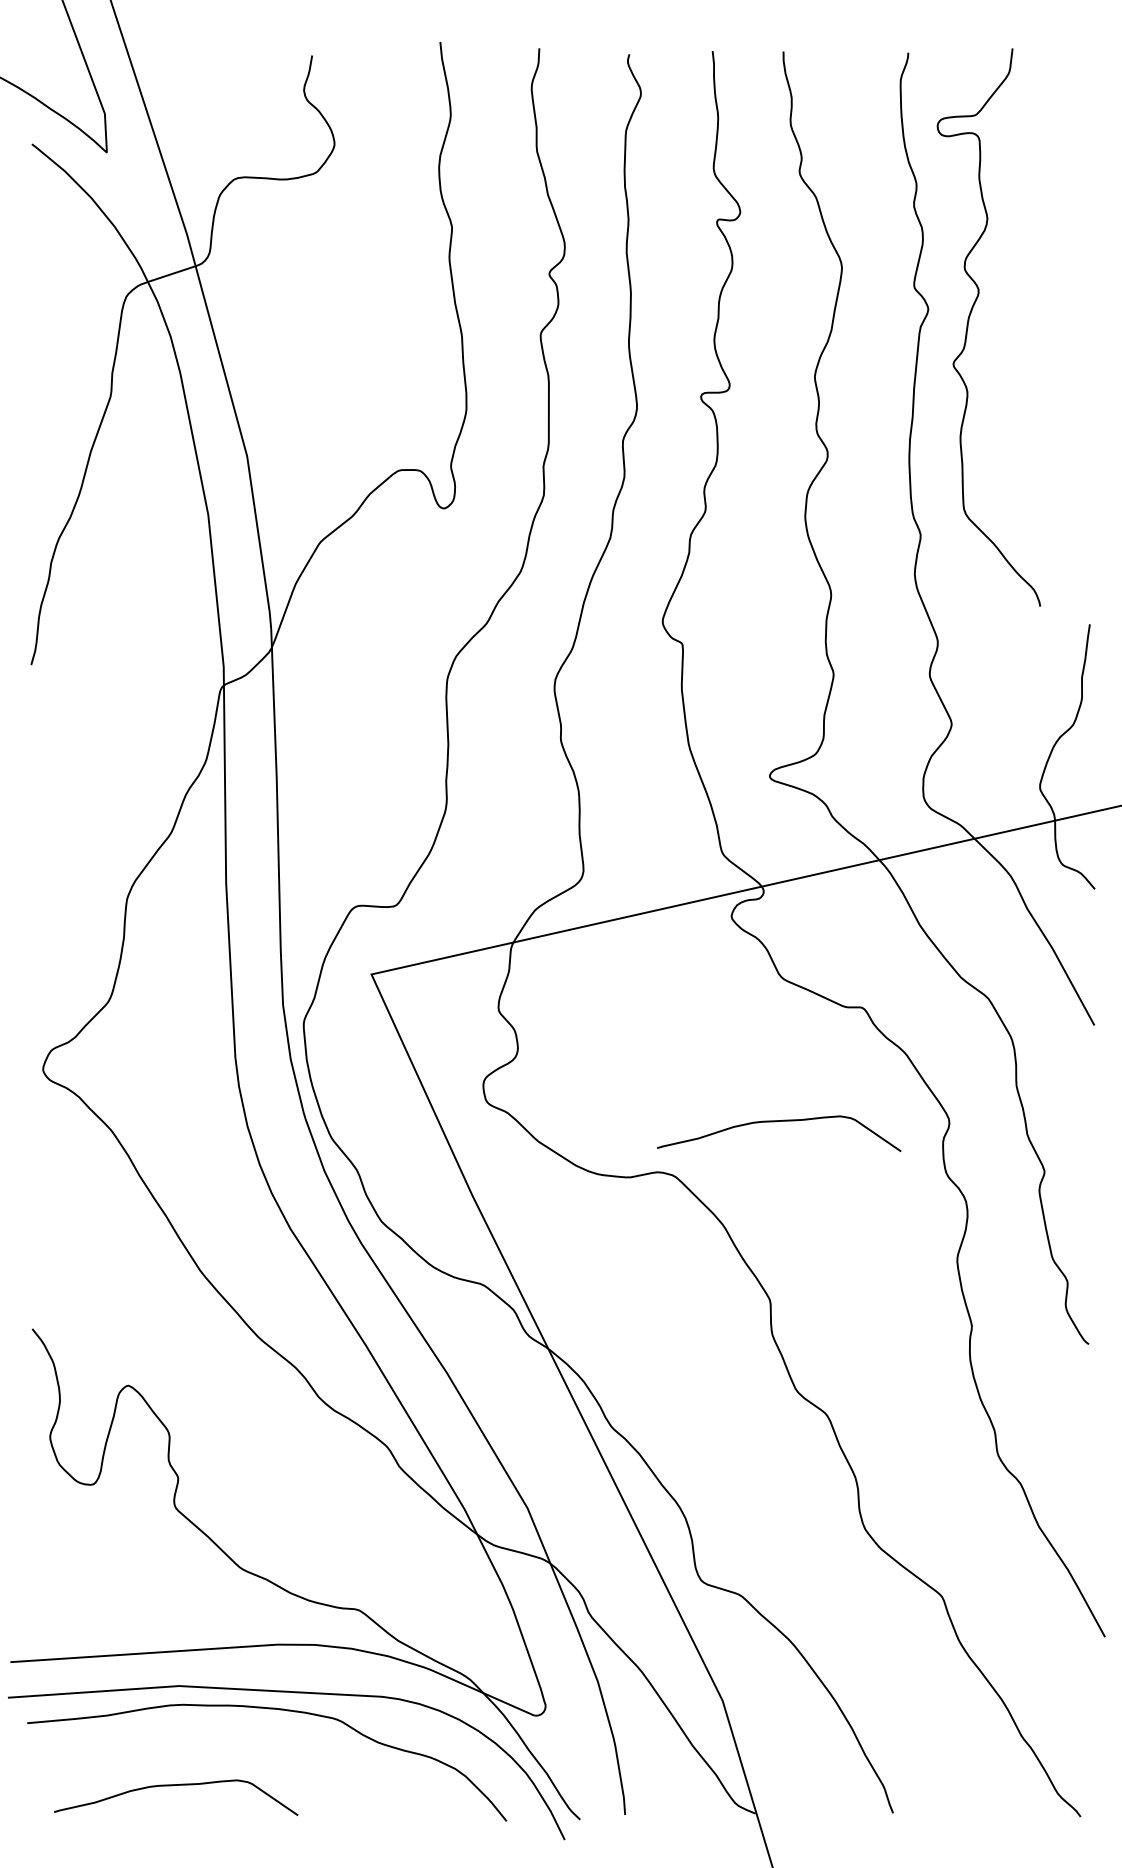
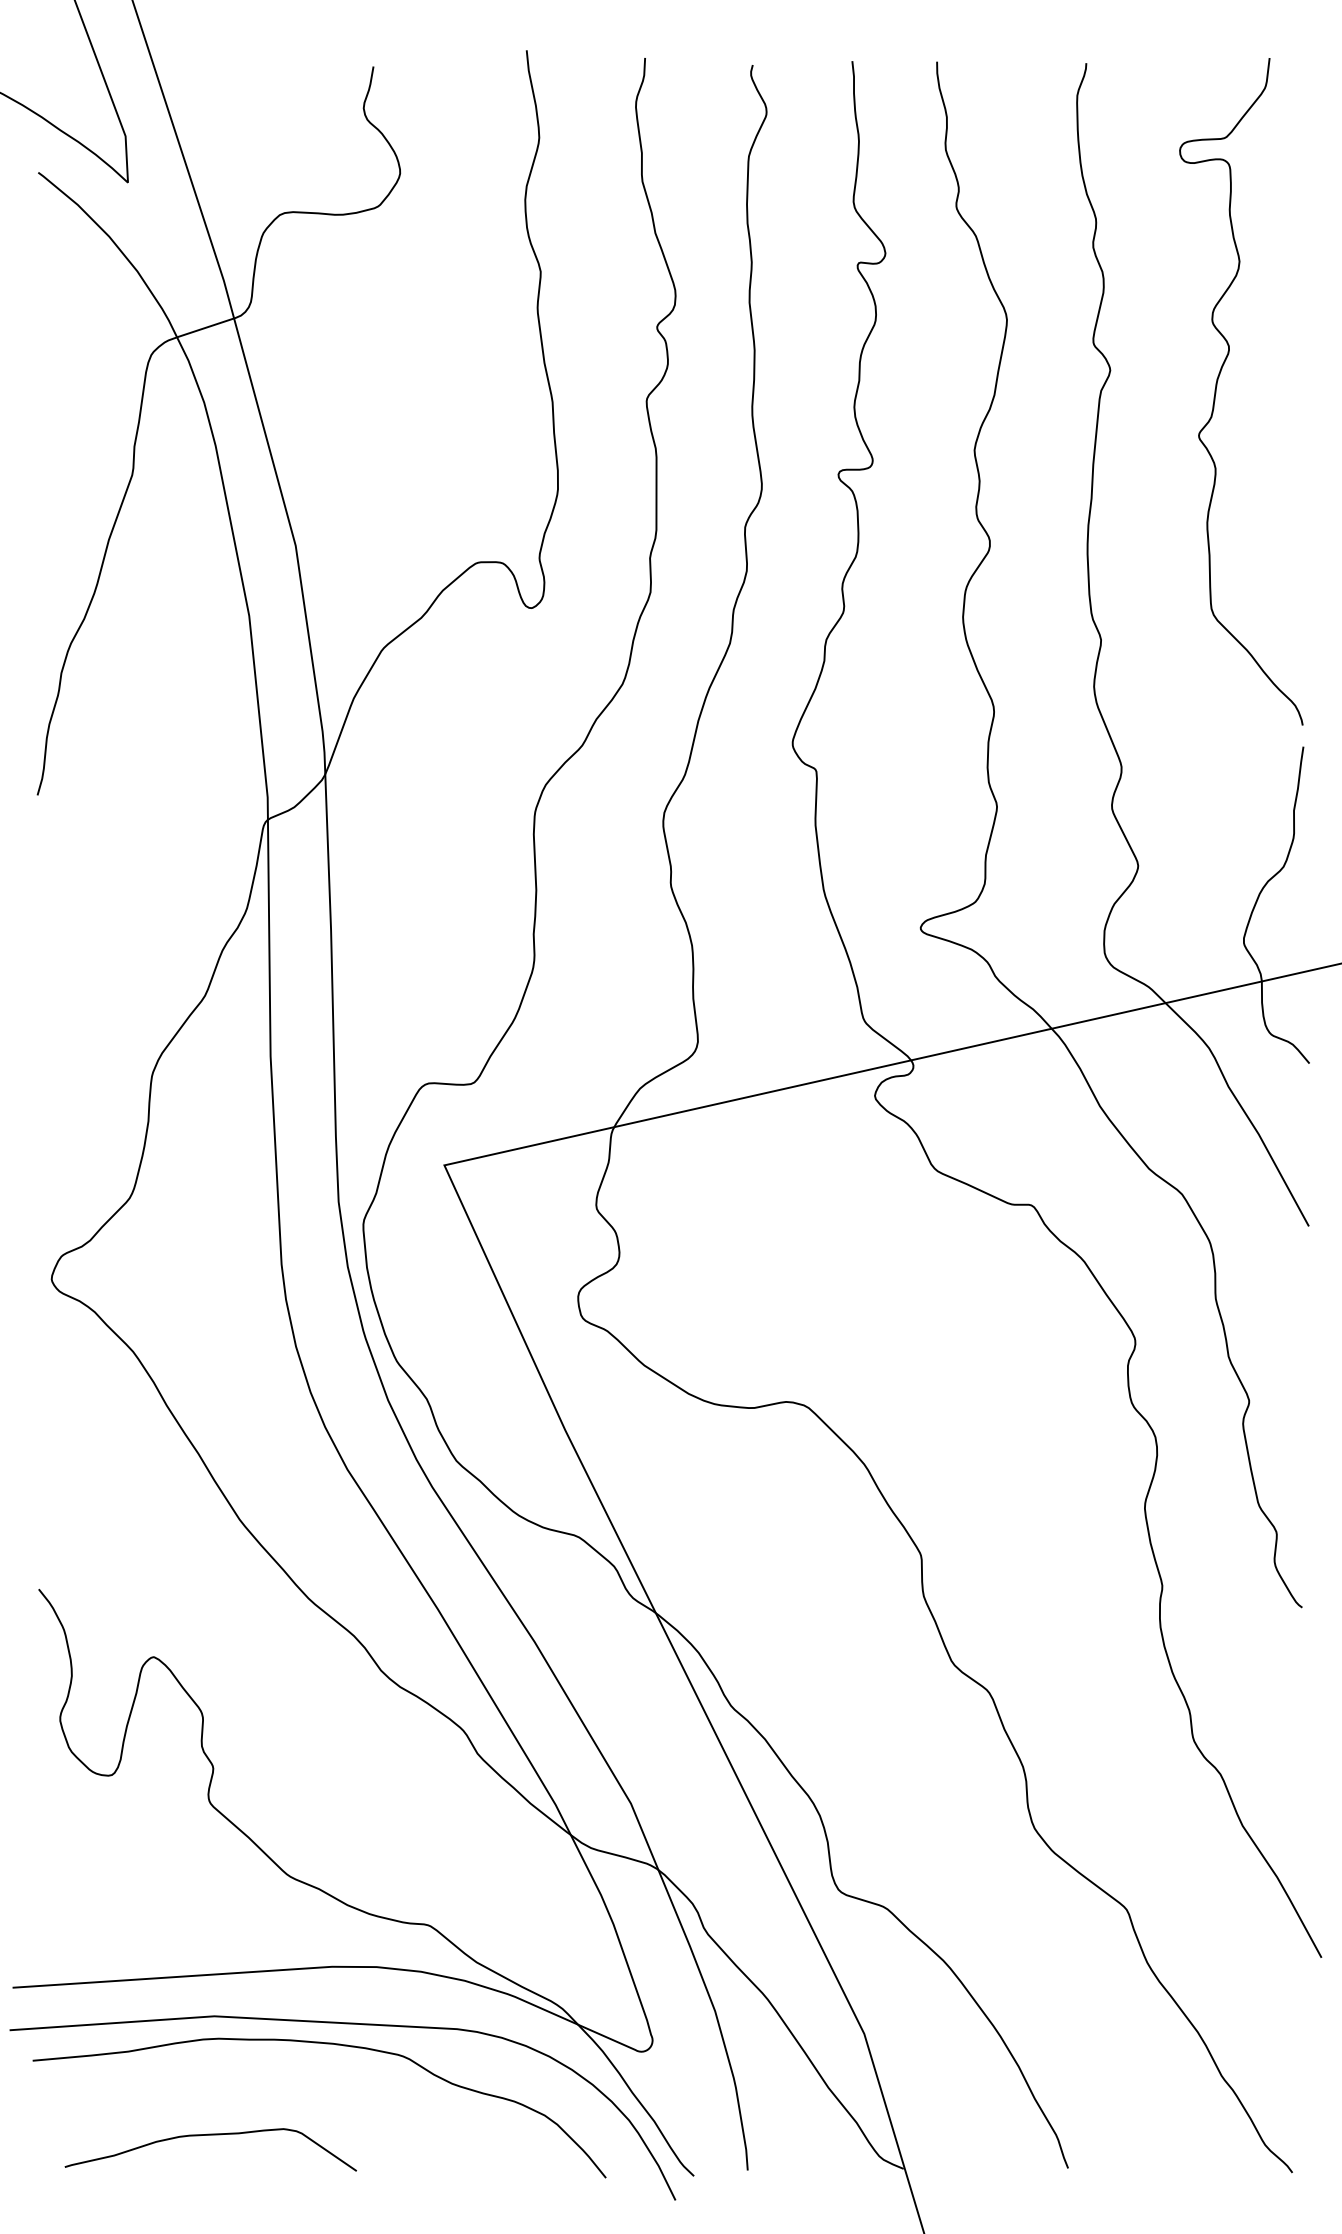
curve: (969, 321) -> (1218, 384), moved
curve: (776, 1122) -> (928, 1342), removed

